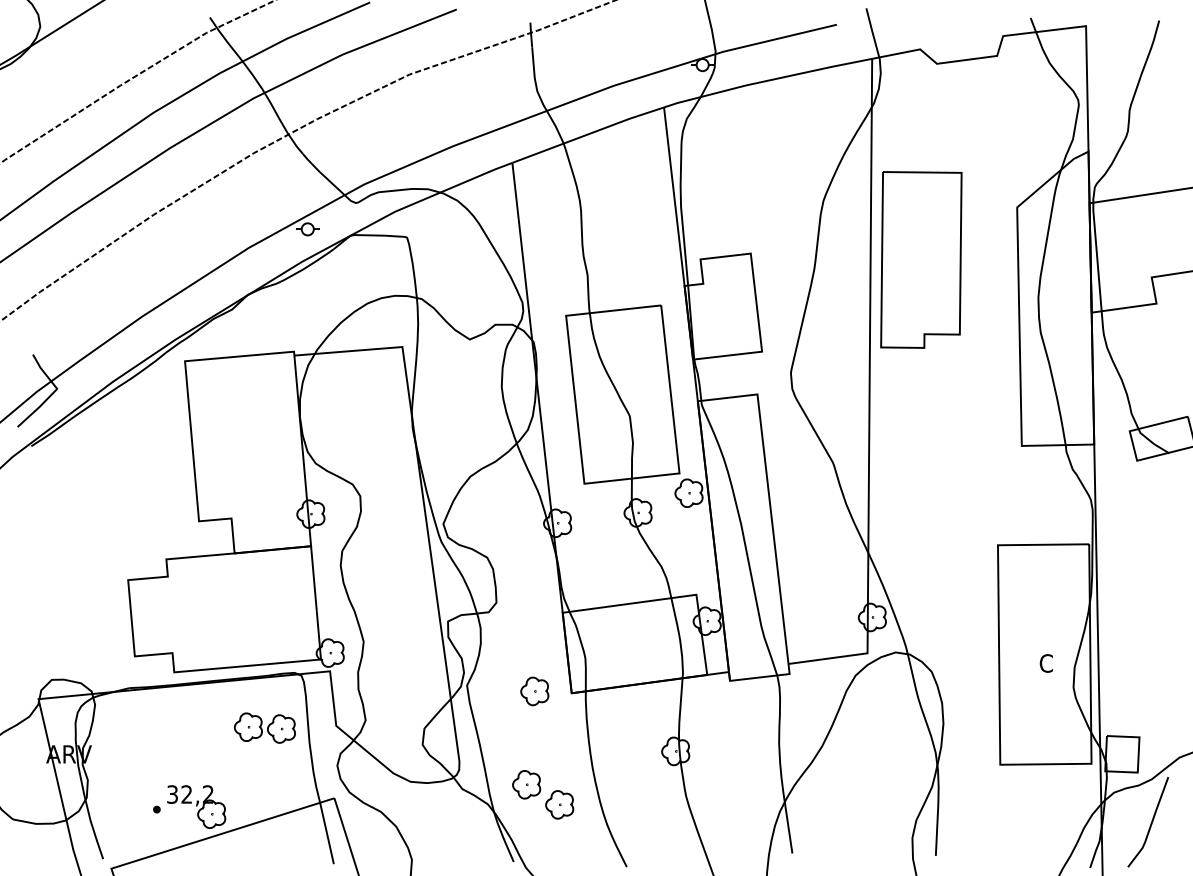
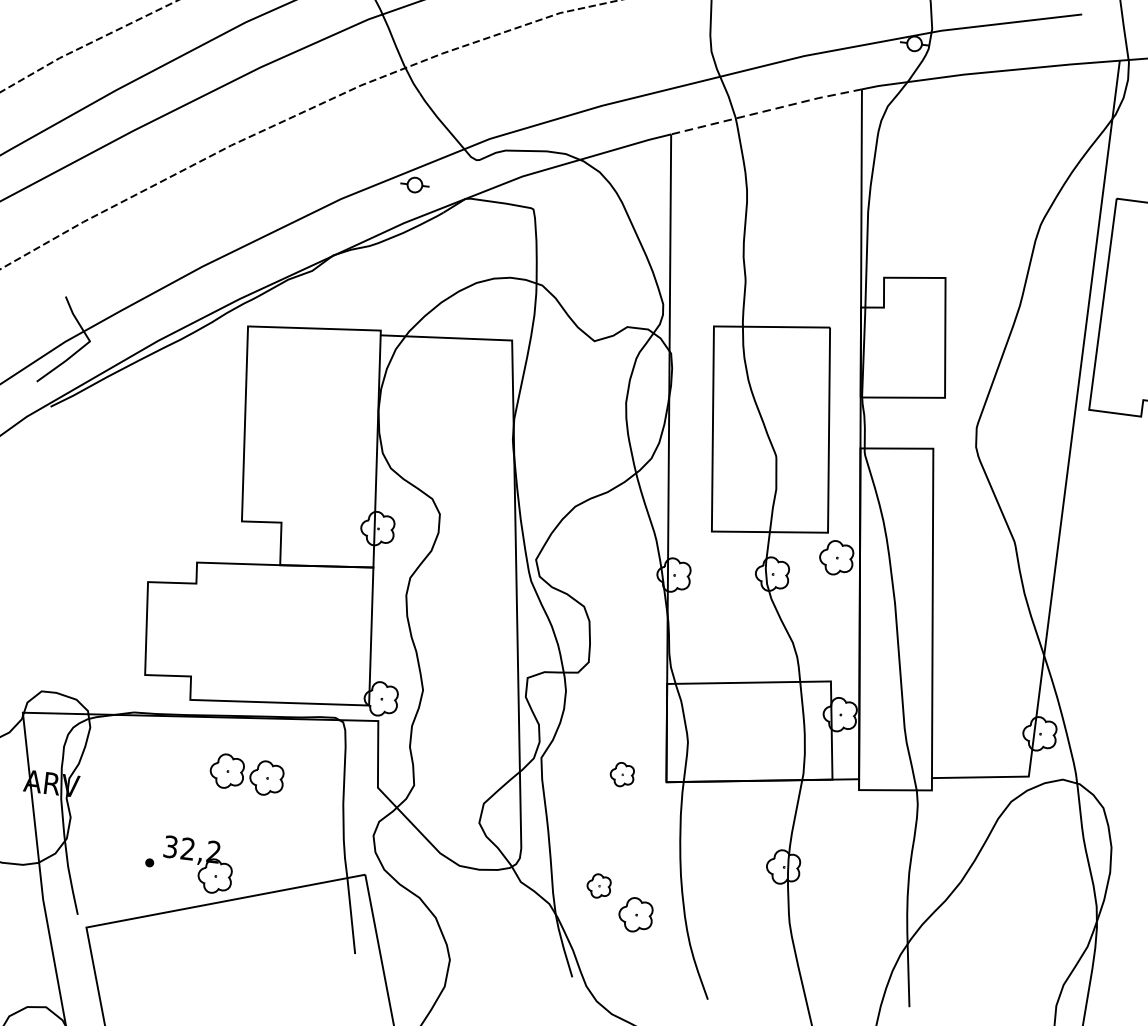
line: (588, 134) -> (766, 111), solid -> dashed
part: (534, 691) -> (621, 774), size x0.7
part: (264, 727) -> (246, 774), moved
part: (526, 784) -> (598, 885), size x0.7

